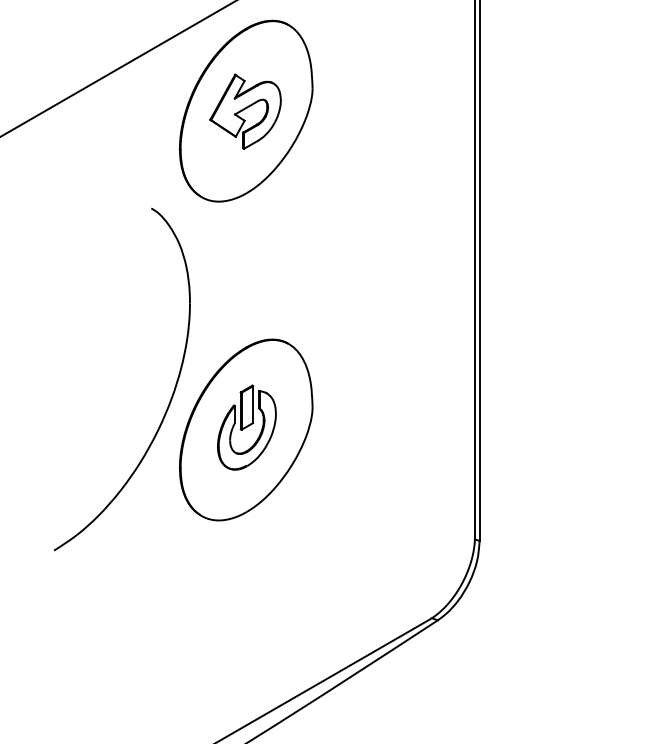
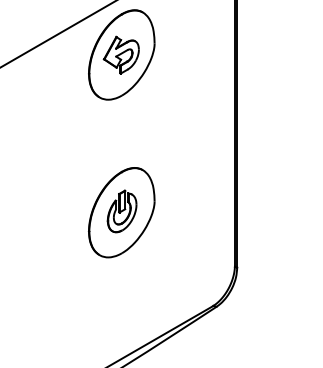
part: (170, 393) -> (84, 194), removed

